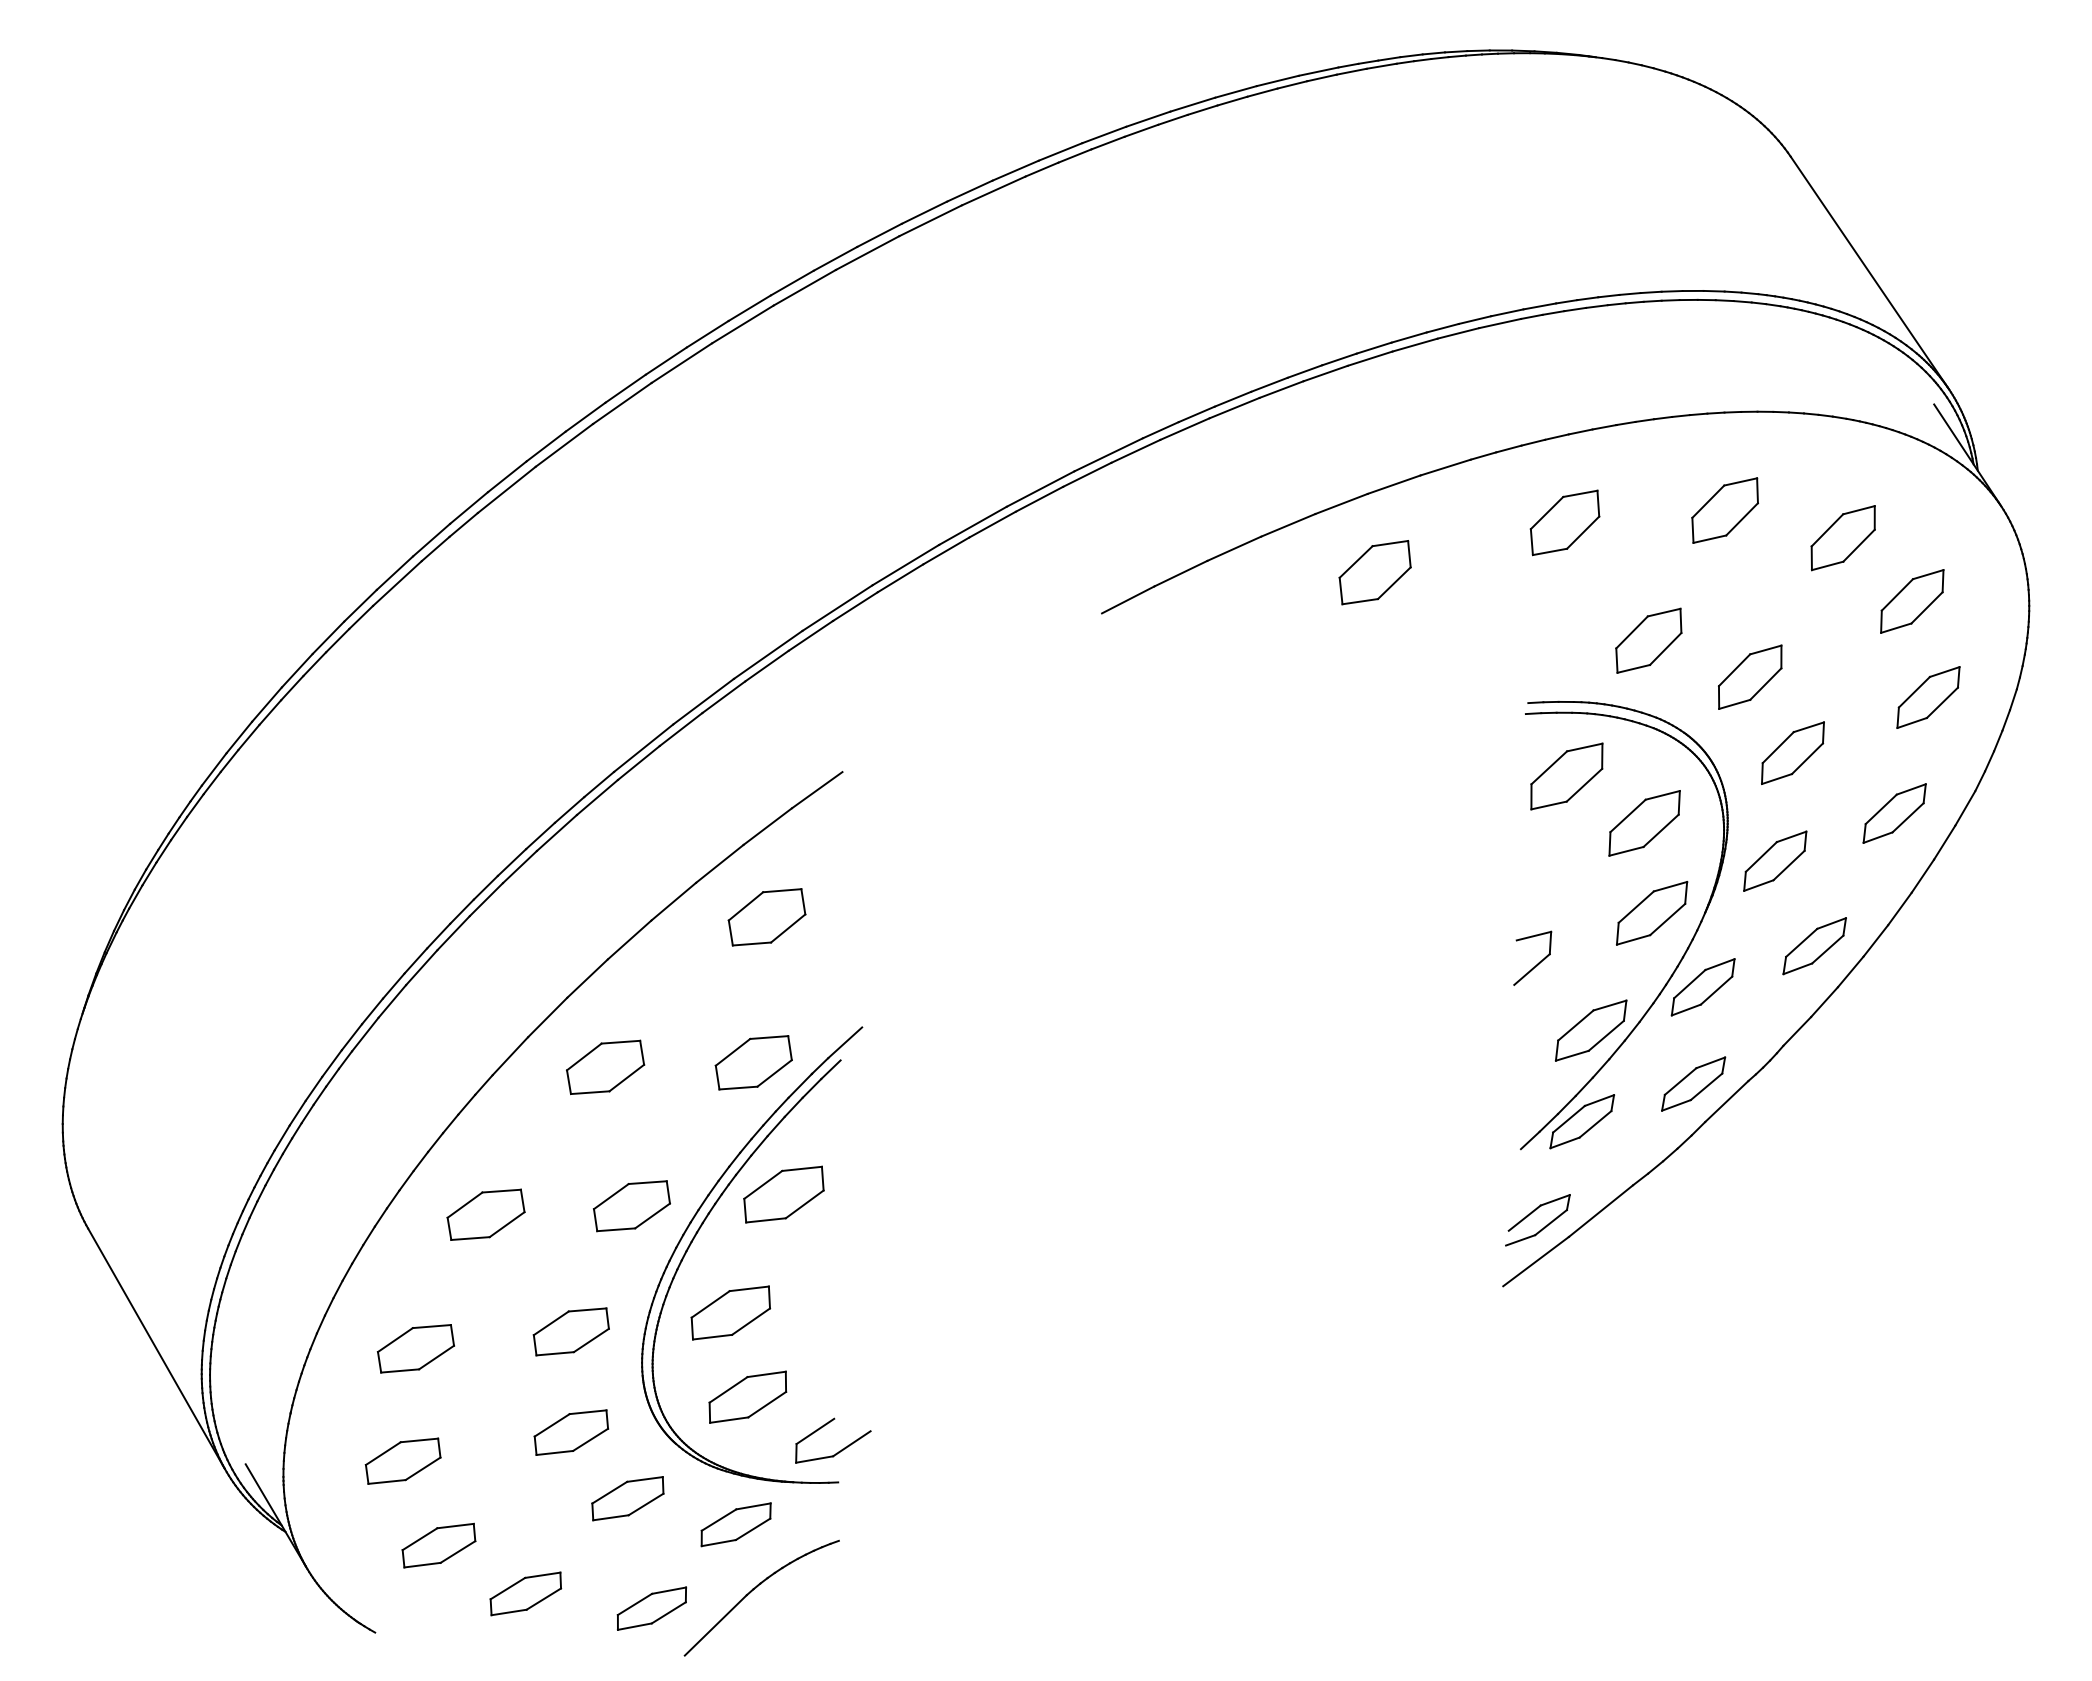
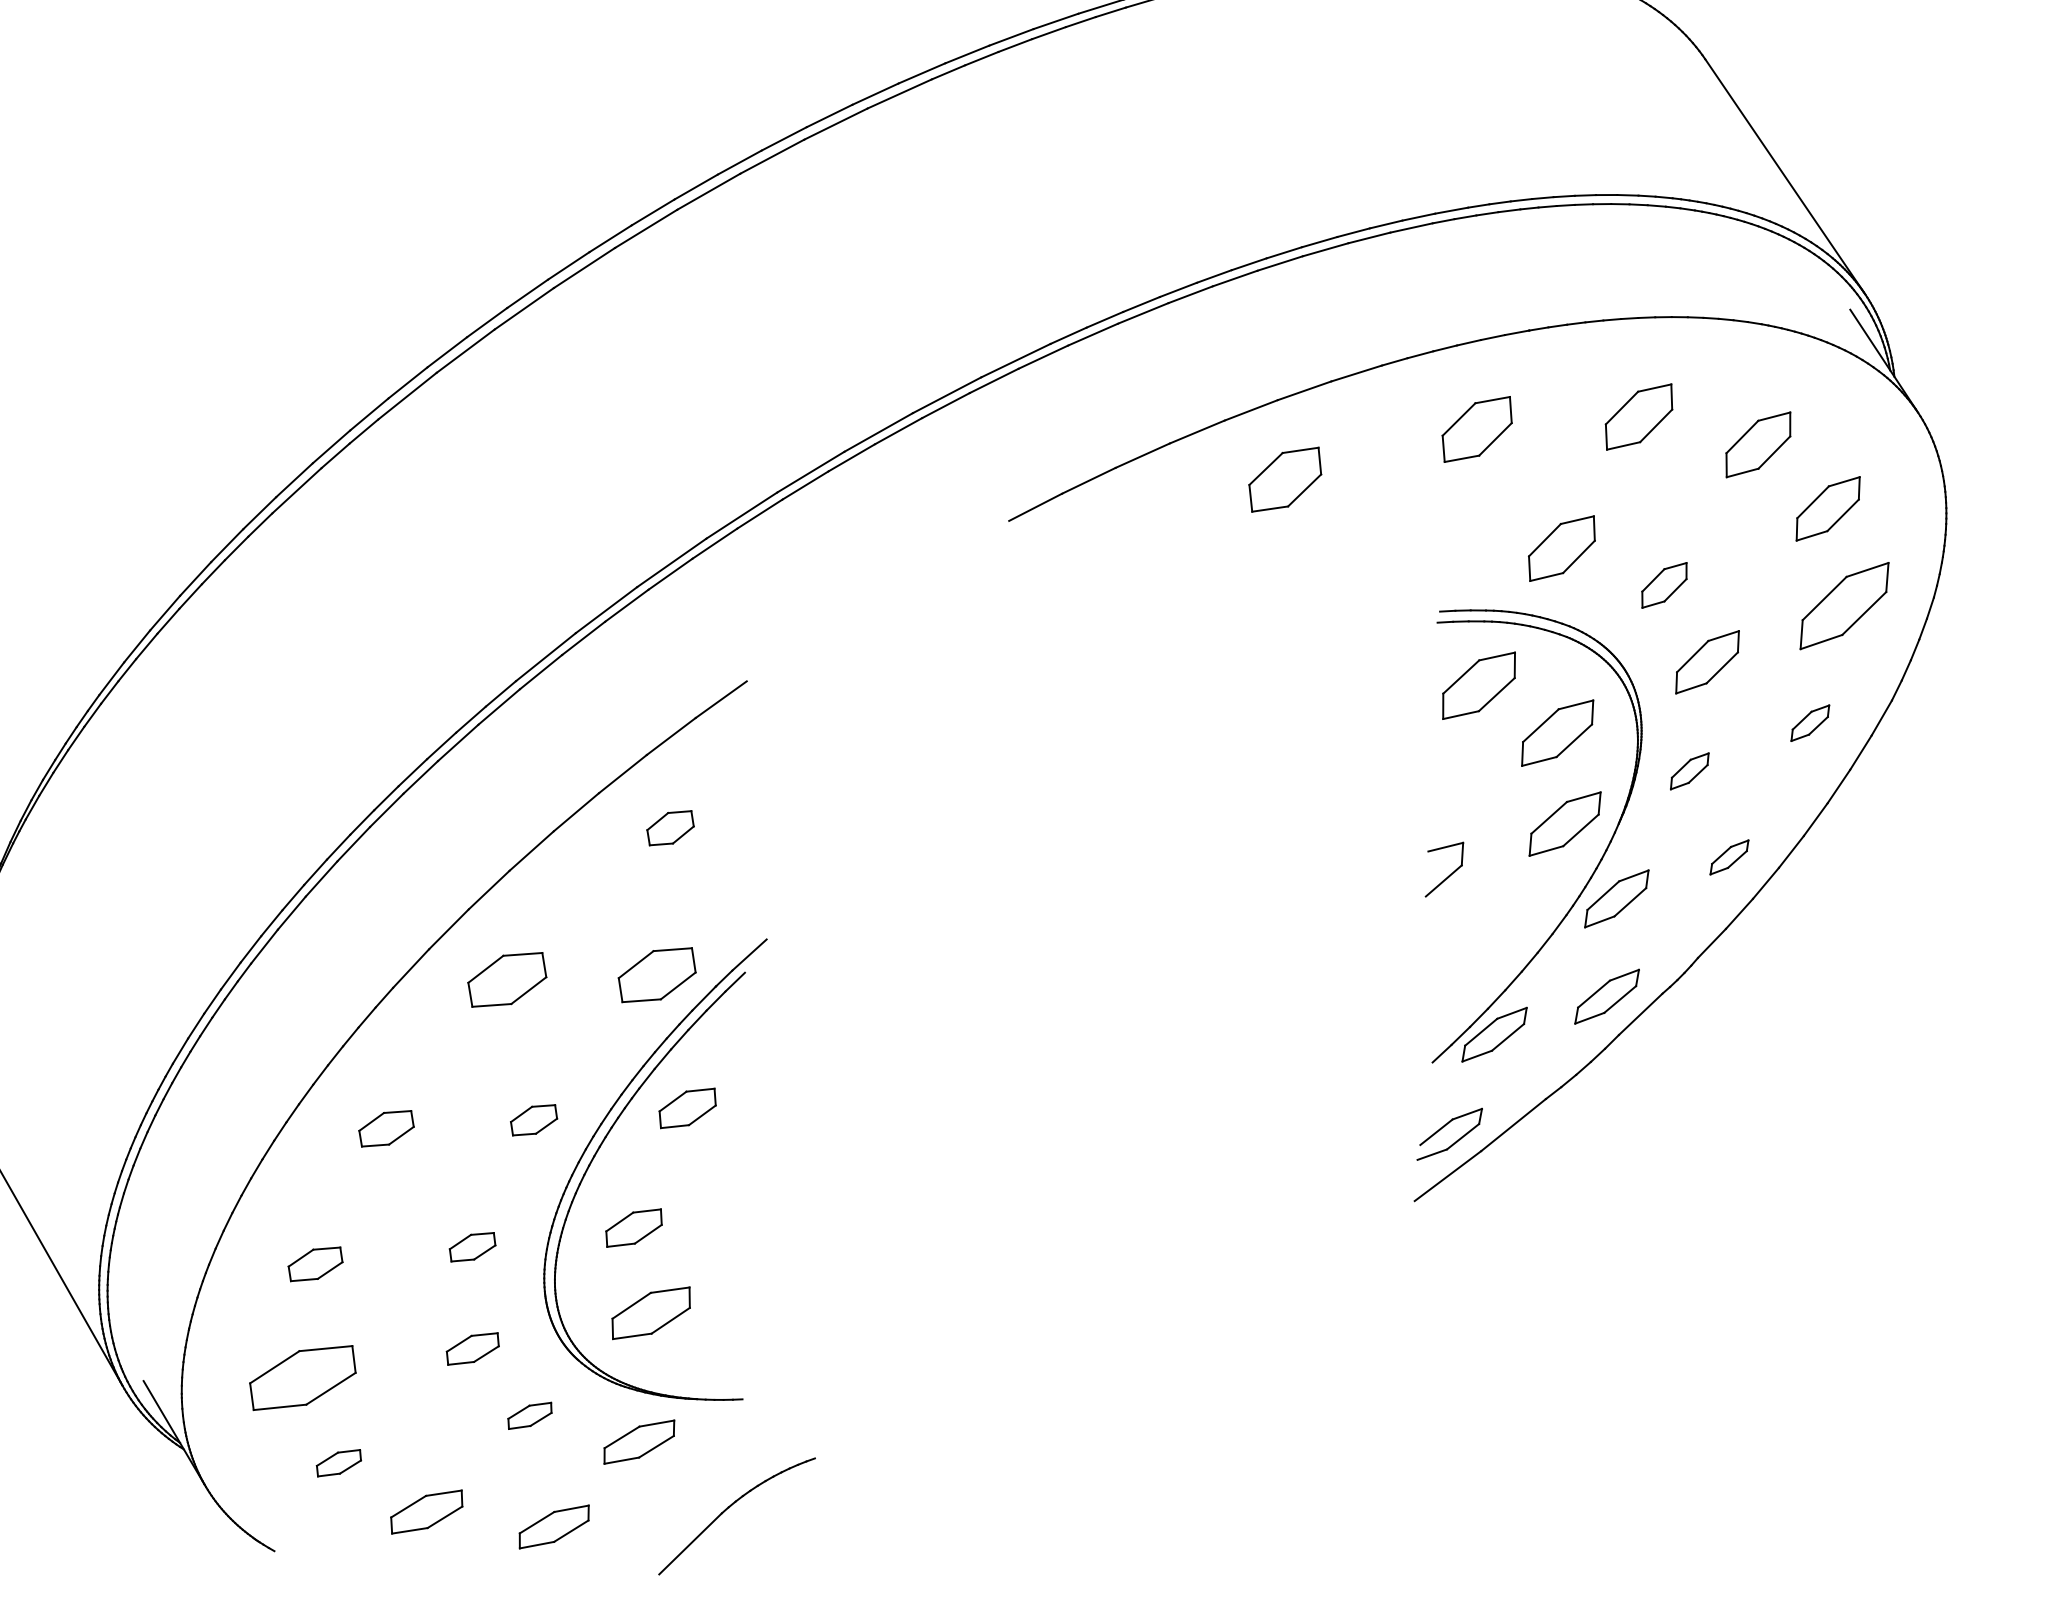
part: (1750, 676) -> (1664, 584), size x0.7
part: (1928, 697) -> (1844, 605), size x1.4
part: (1894, 813) -> (1810, 723), size x0.6
part: (1775, 860) -> (1689, 770), size x0.6
part: (766, 917) -> (670, 828), size x0.6
part: (1814, 946) -> (1729, 857), size x0.6
part: (1590, 1030) -> (1502, 942), removed
part: (783, 1194) -> (687, 1108), size x0.7
part: (631, 1206) -> (533, 1120), size x0.6
part: (485, 1214) -> (385, 1128), size x0.7
part: (730, 1312) -> (633, 1227), size x0.7
part: (570, 1331) -> (471, 1246), size x0.6
part: (415, 1348) -> (315, 1263), size x0.7
part: (571, 1432) -> (472, 1348), size x0.7
part: (839, 1450) -> (743, 1367), removed
part: (402, 1460) -> (302, 1377), size x1.4
part: (627, 1498) -> (529, 1415), size x0.6
part: (438, 1545) -> (338, 1463), size x0.6
part: (756, 1588) -> (731, 1506), moved

